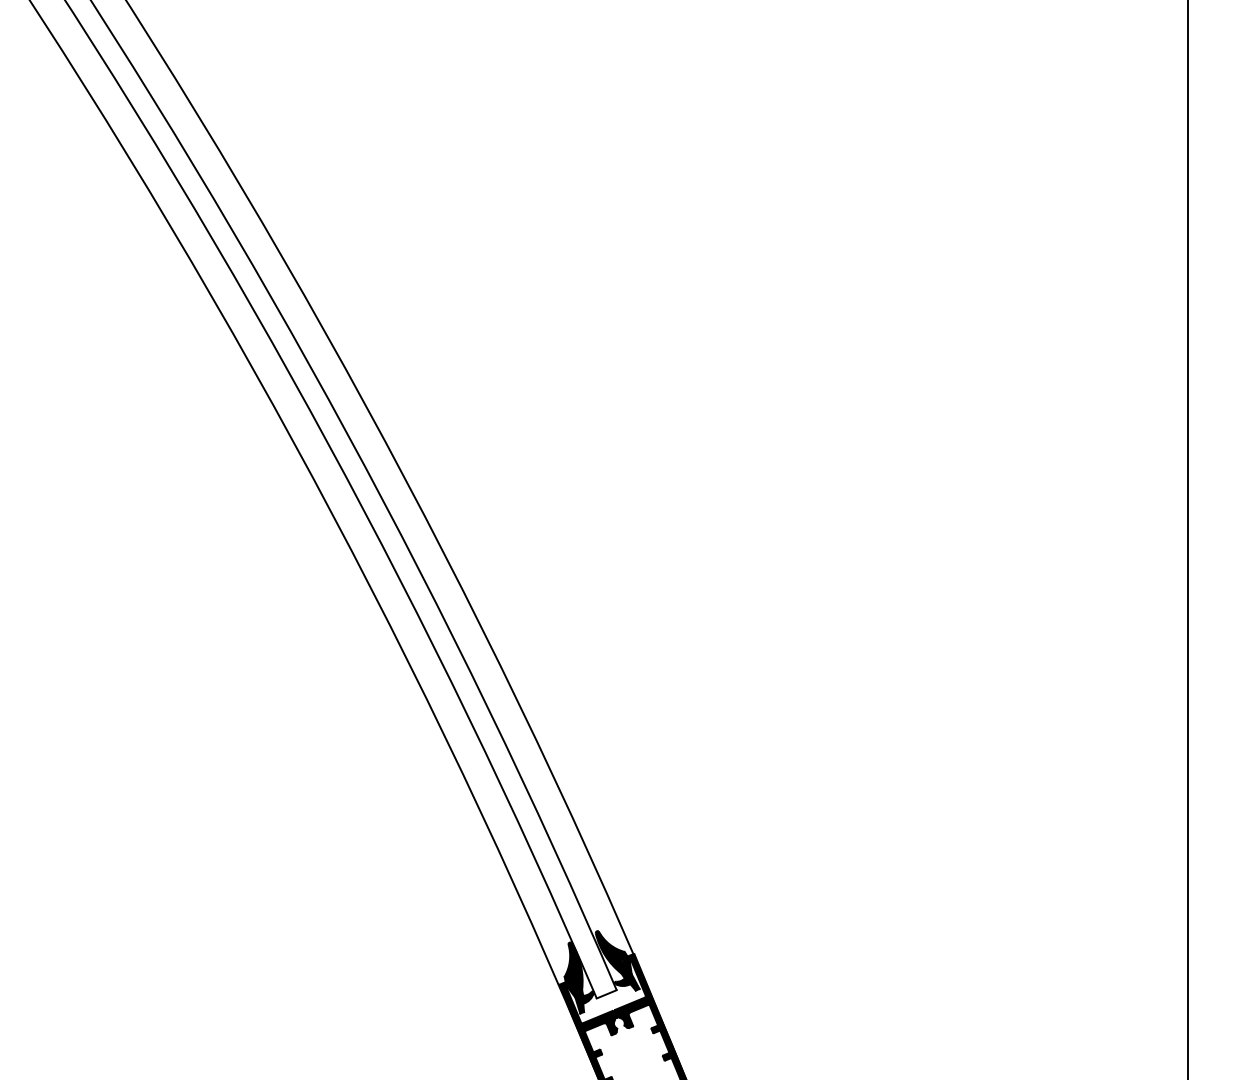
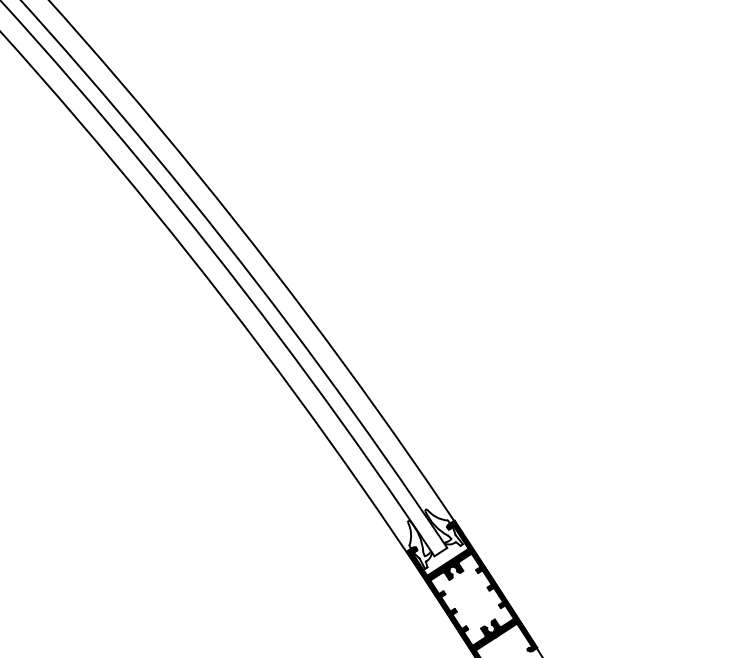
fill: (617, 960) -> (443, 527), removed
fill: (578, 977) -> (419, 544), removed

